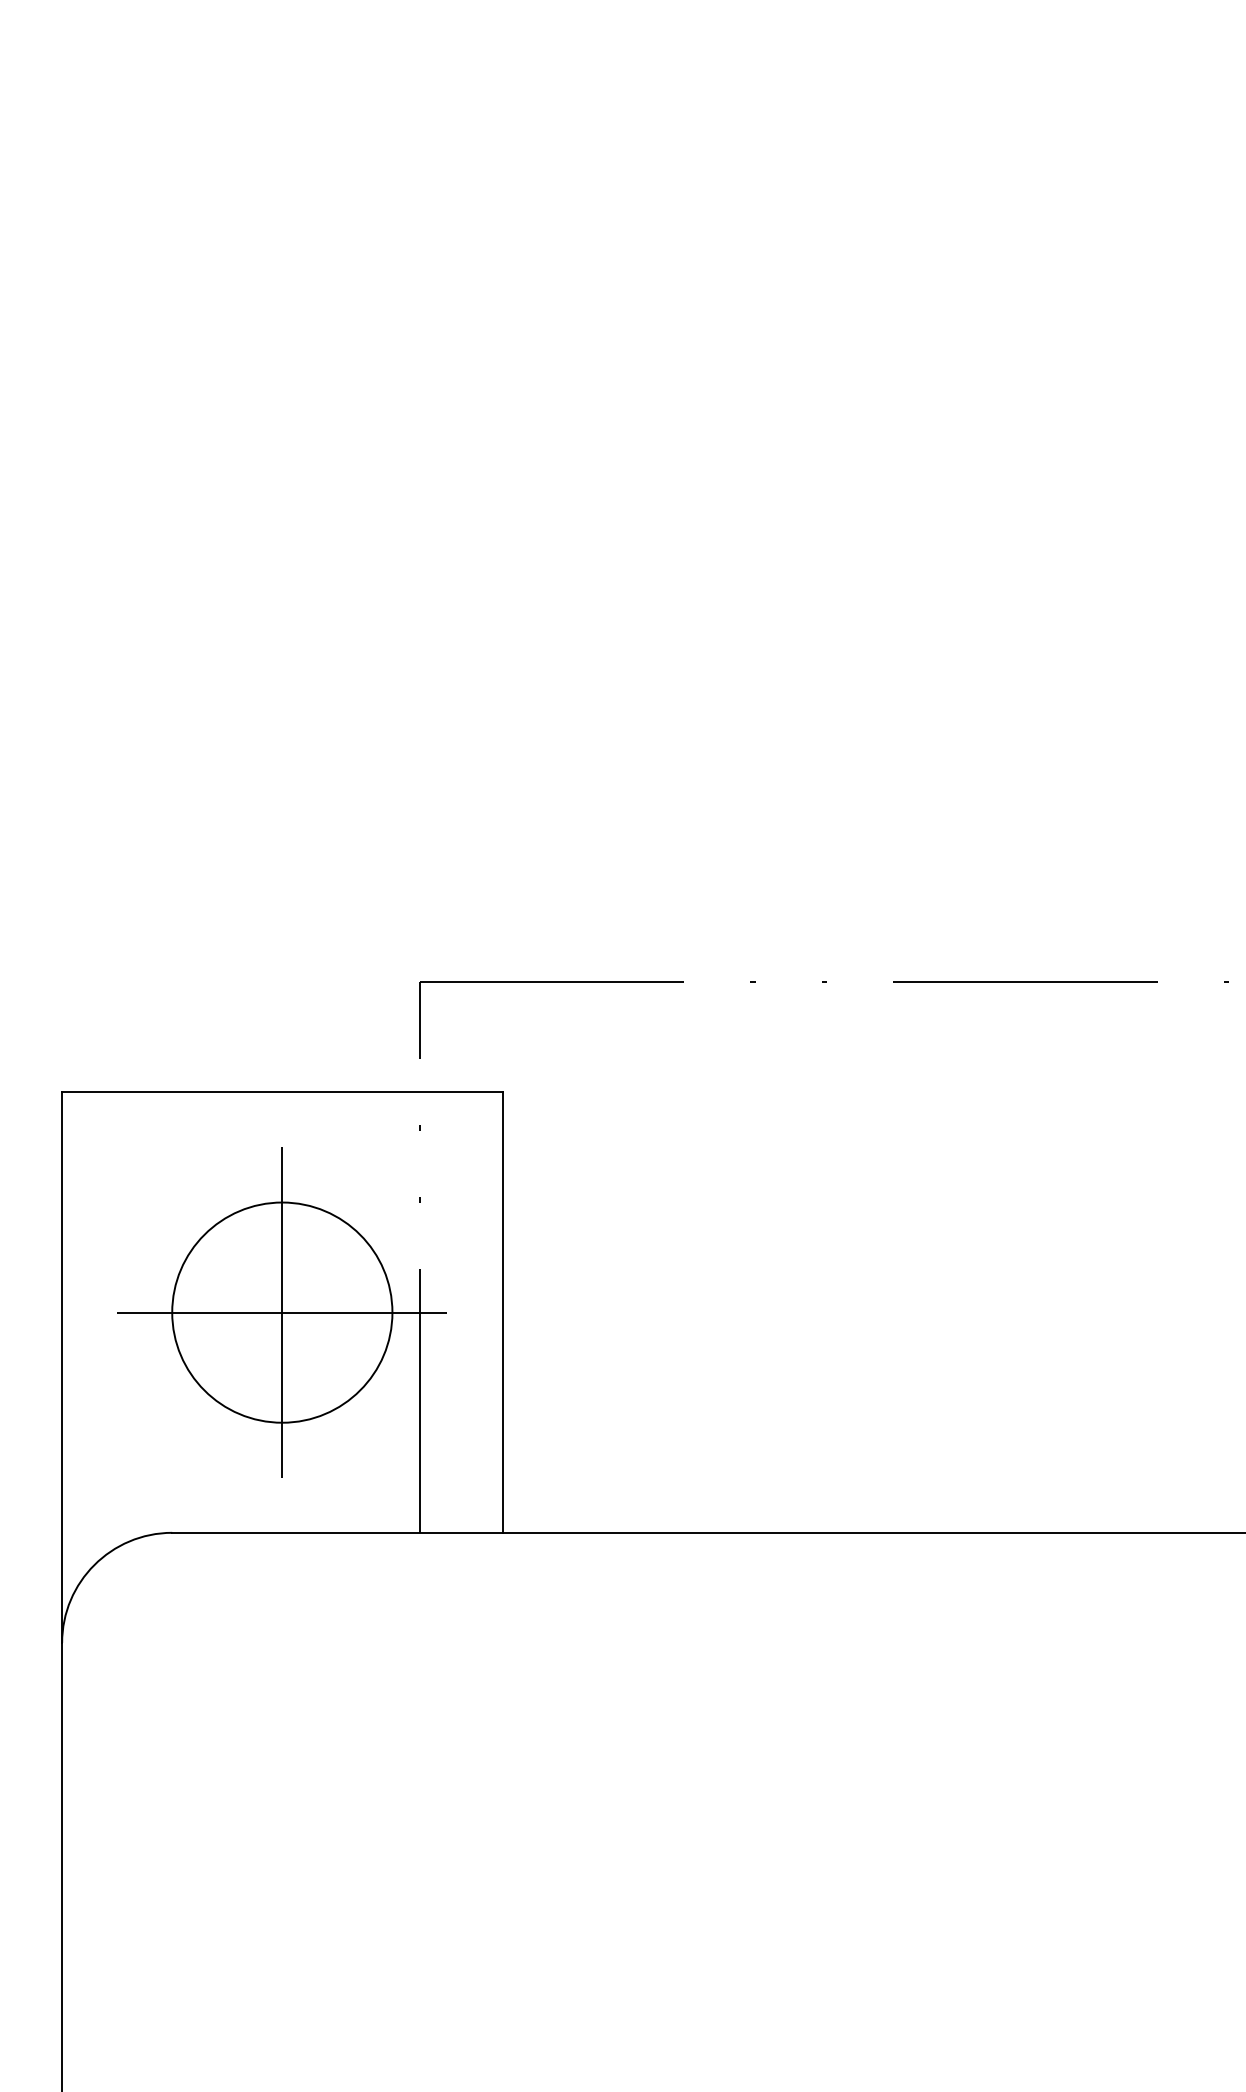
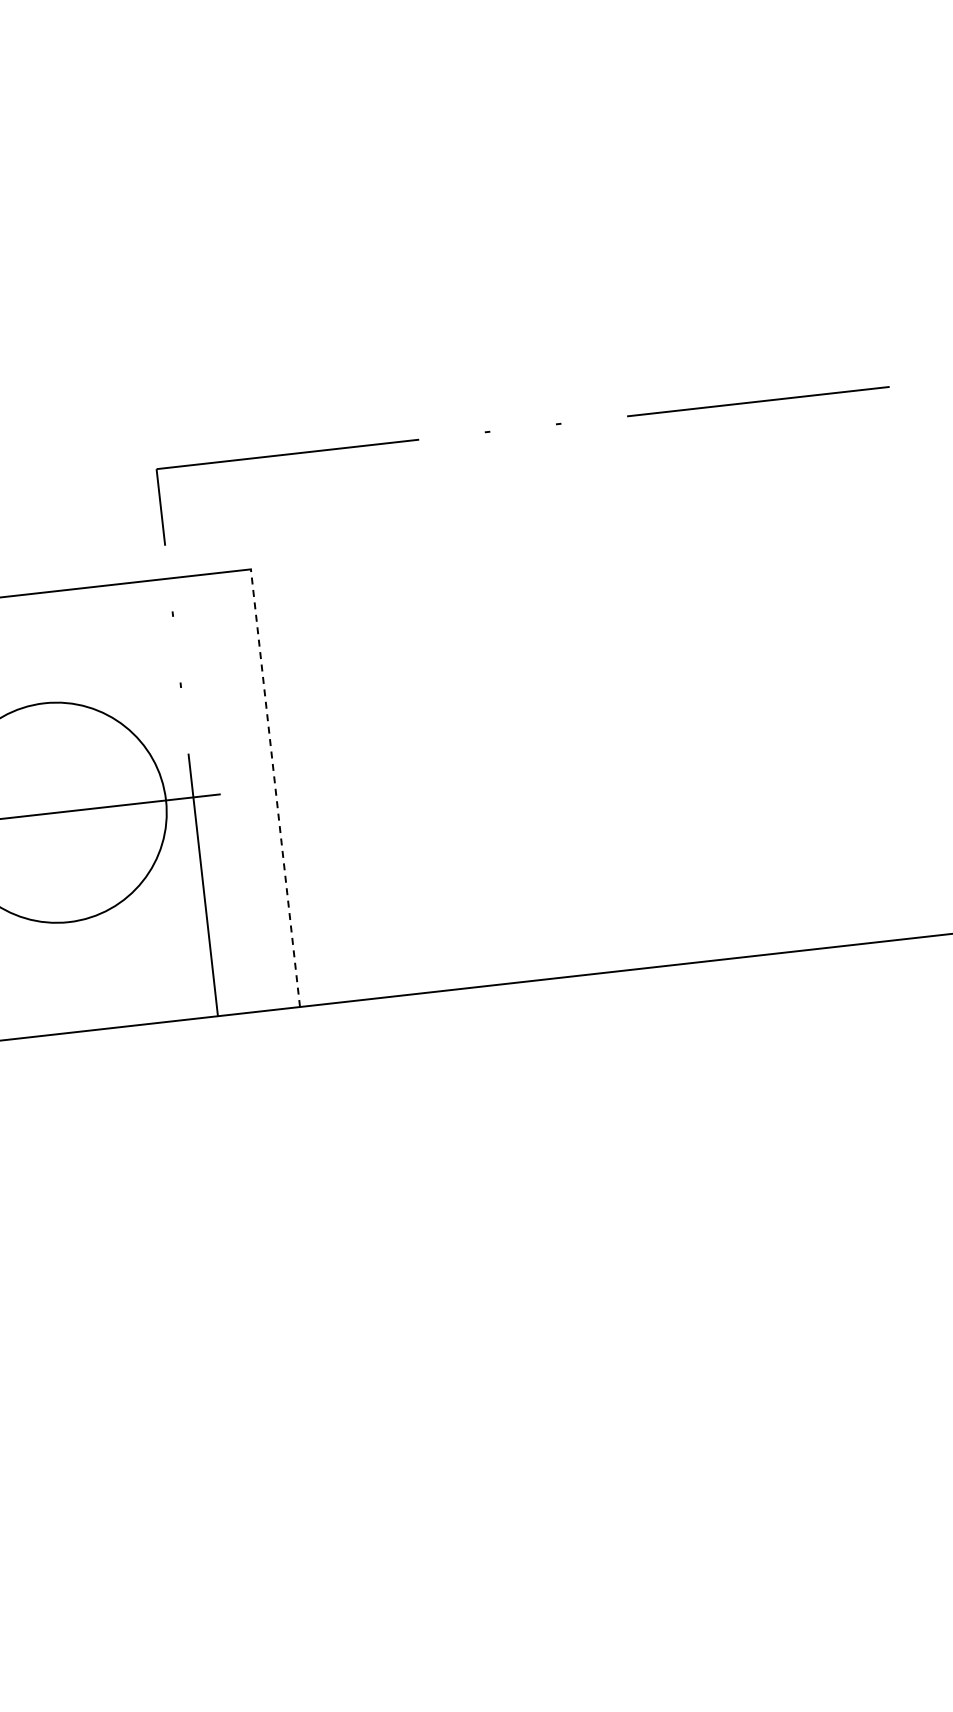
line: (282, 1312) -> (56, 812), removed
line: (502, 1312) -> (275, 788), solid -> dashed

